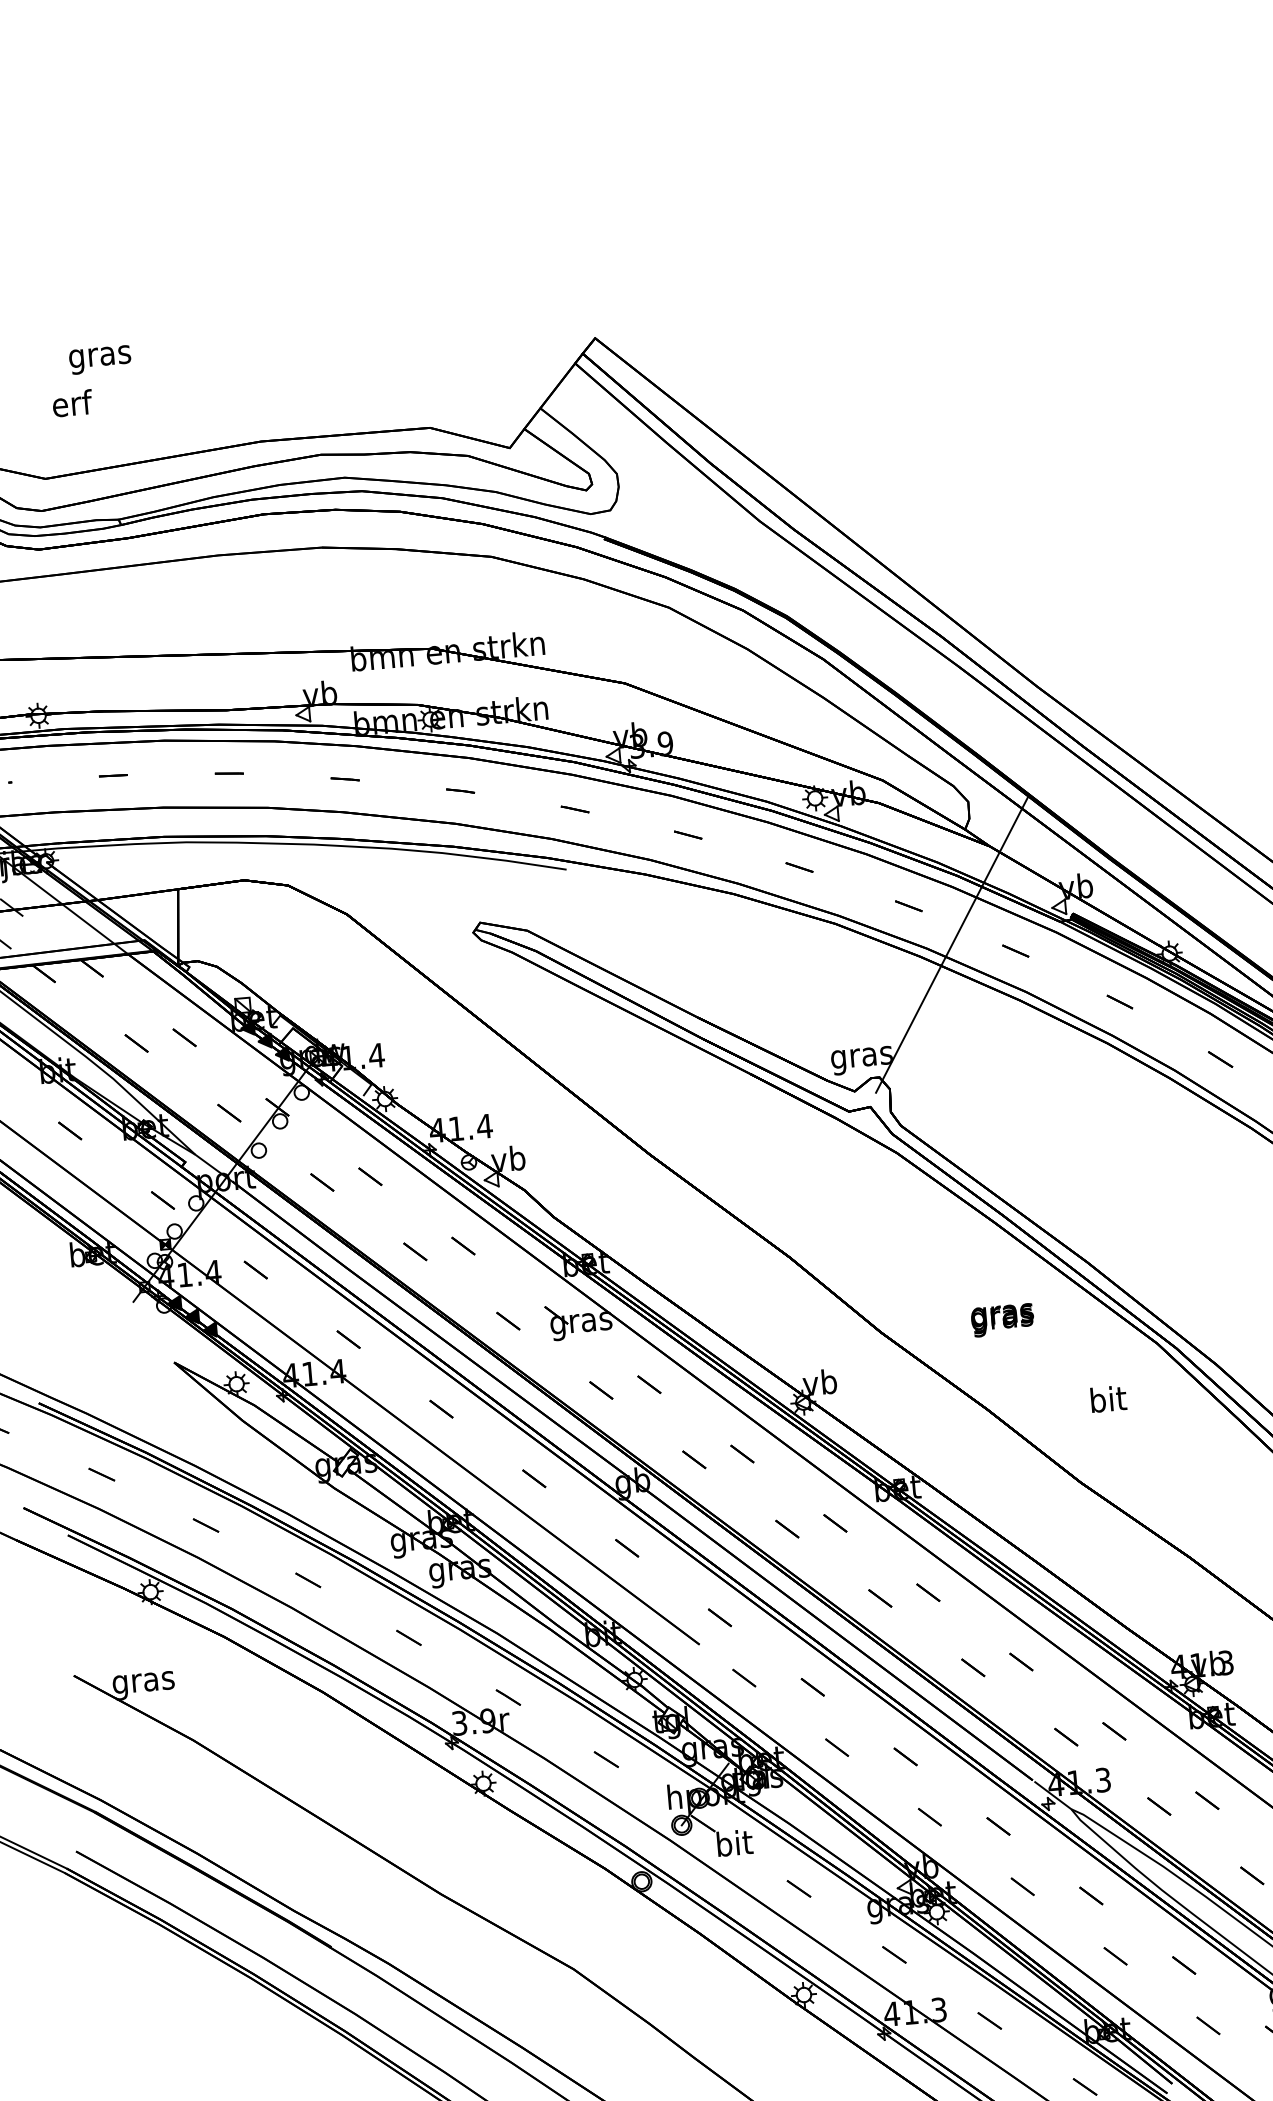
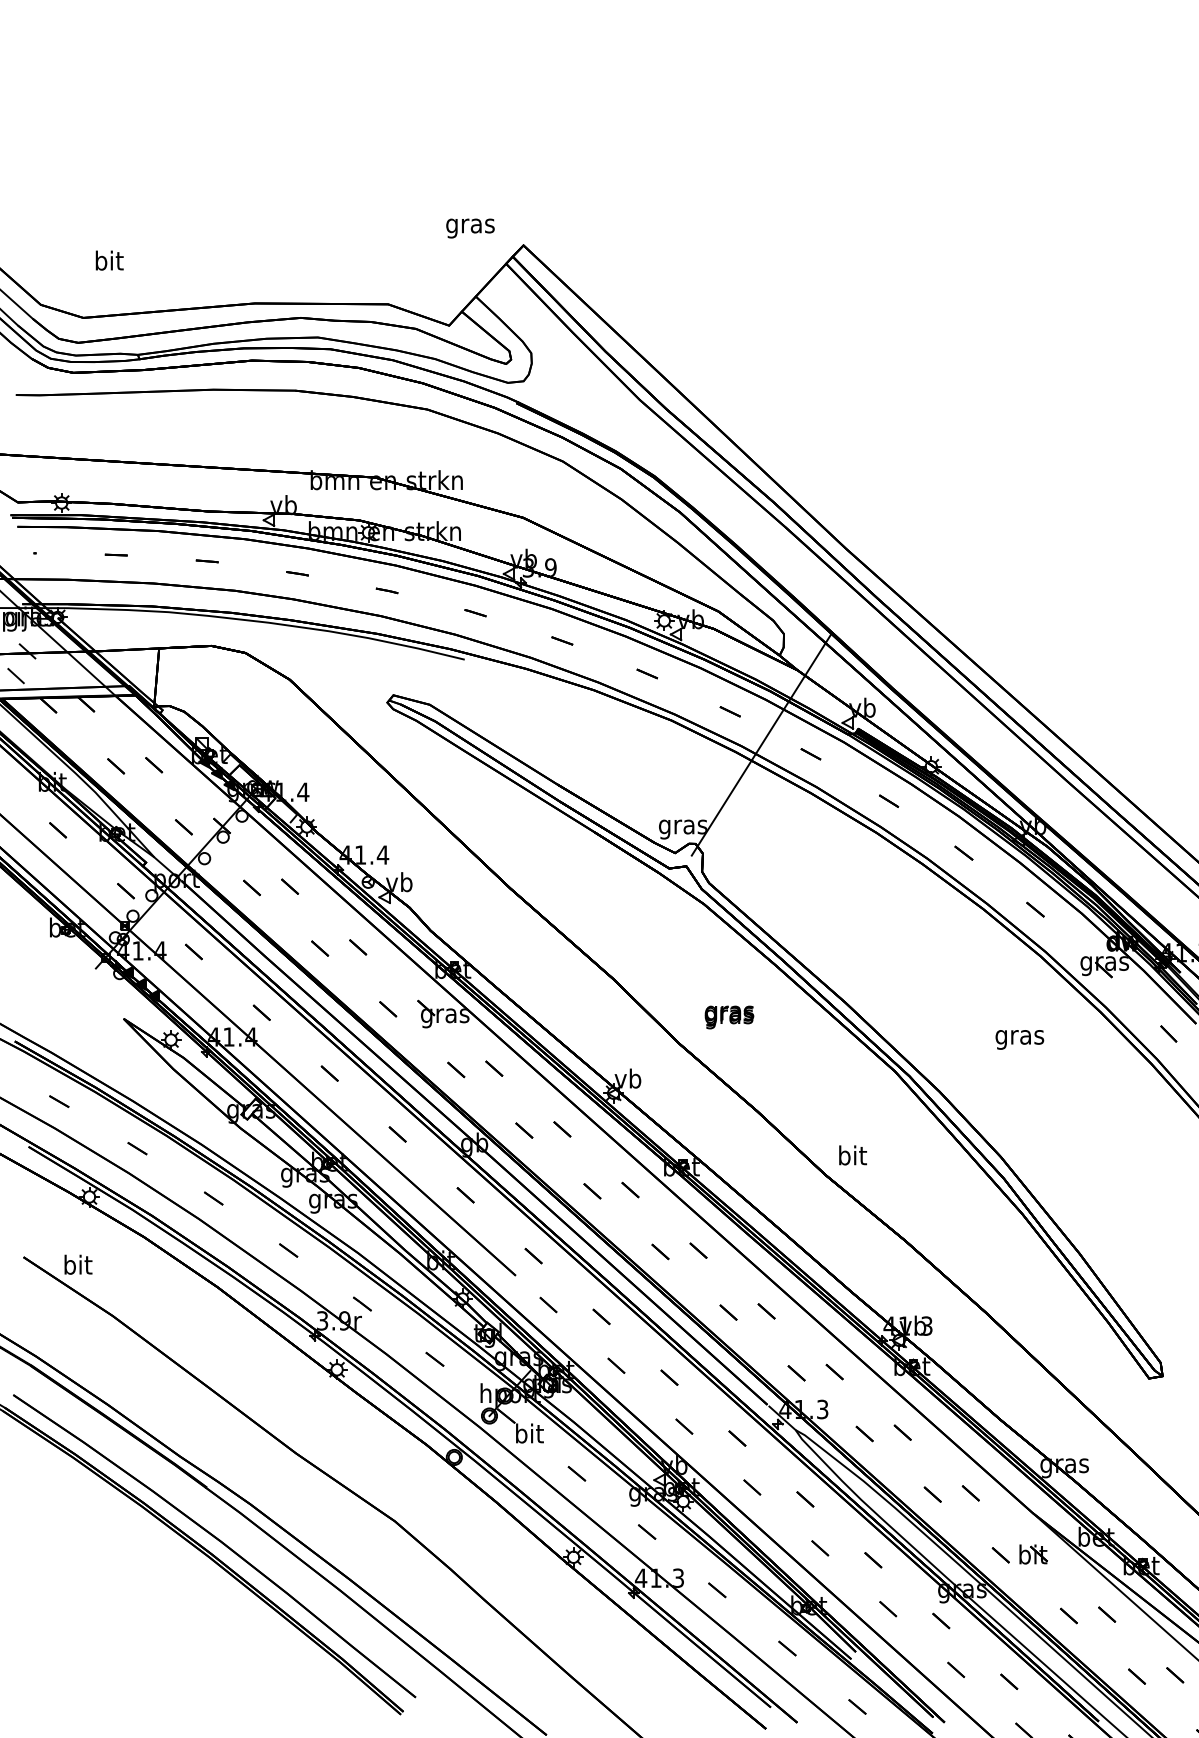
text: (100, 359) -> (470, 228), moved
text: (72, 403) -> (109, 260), erf -> bit
text: (1002, 1320) -> (729, 1017), moved
text: (1108, 1399) -> (852, 1155), moved
text: (143, 1681) -> (77, 1266), gras -> bit

